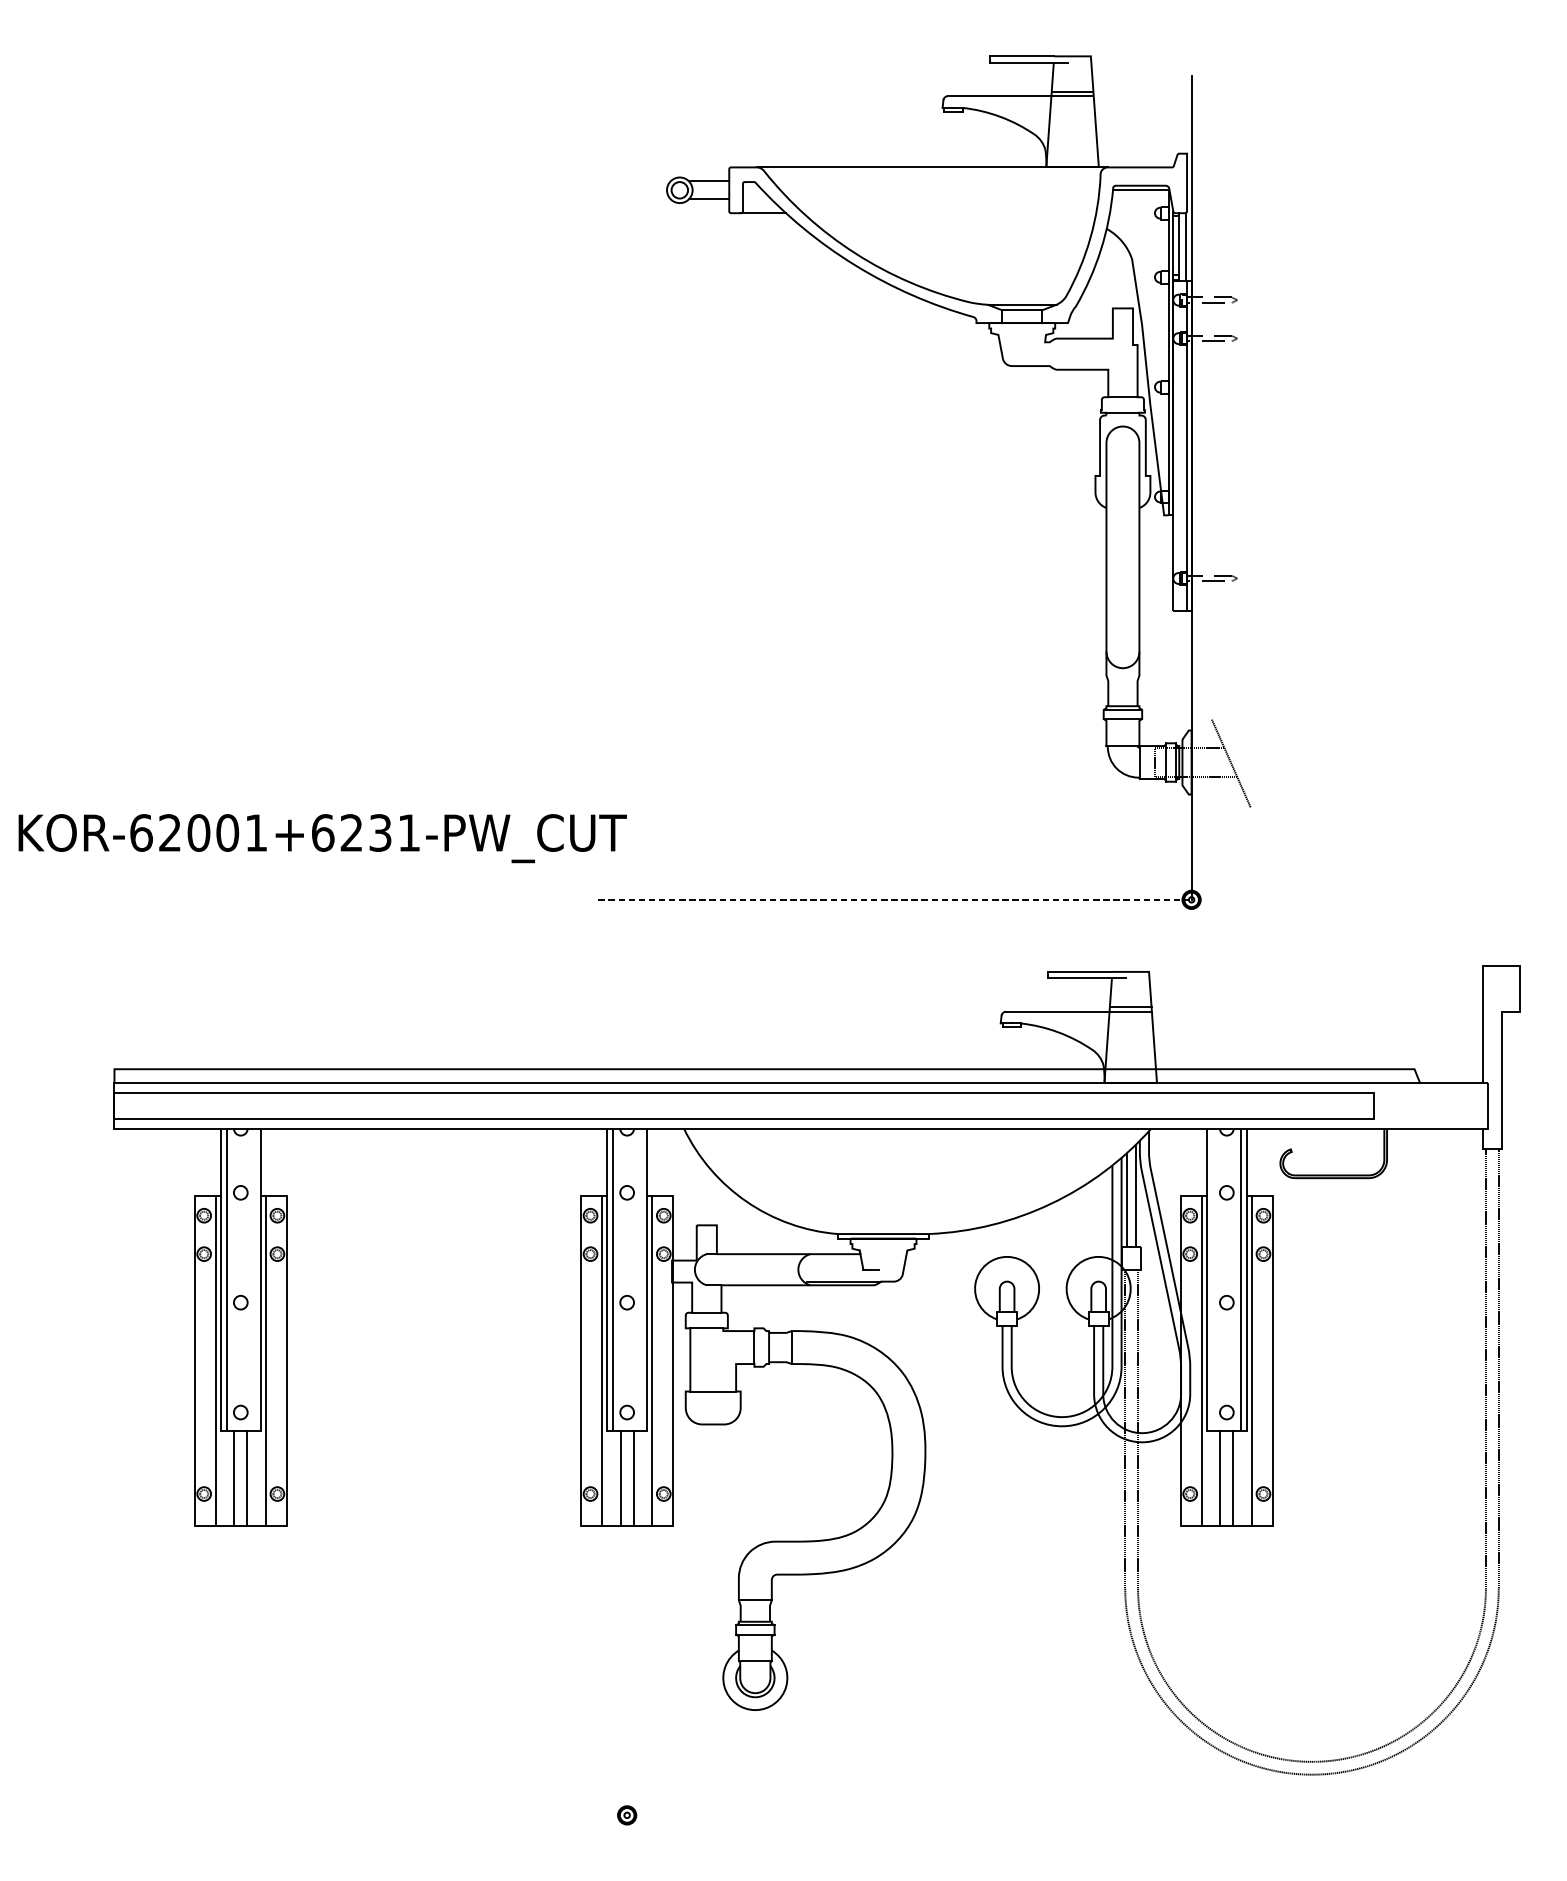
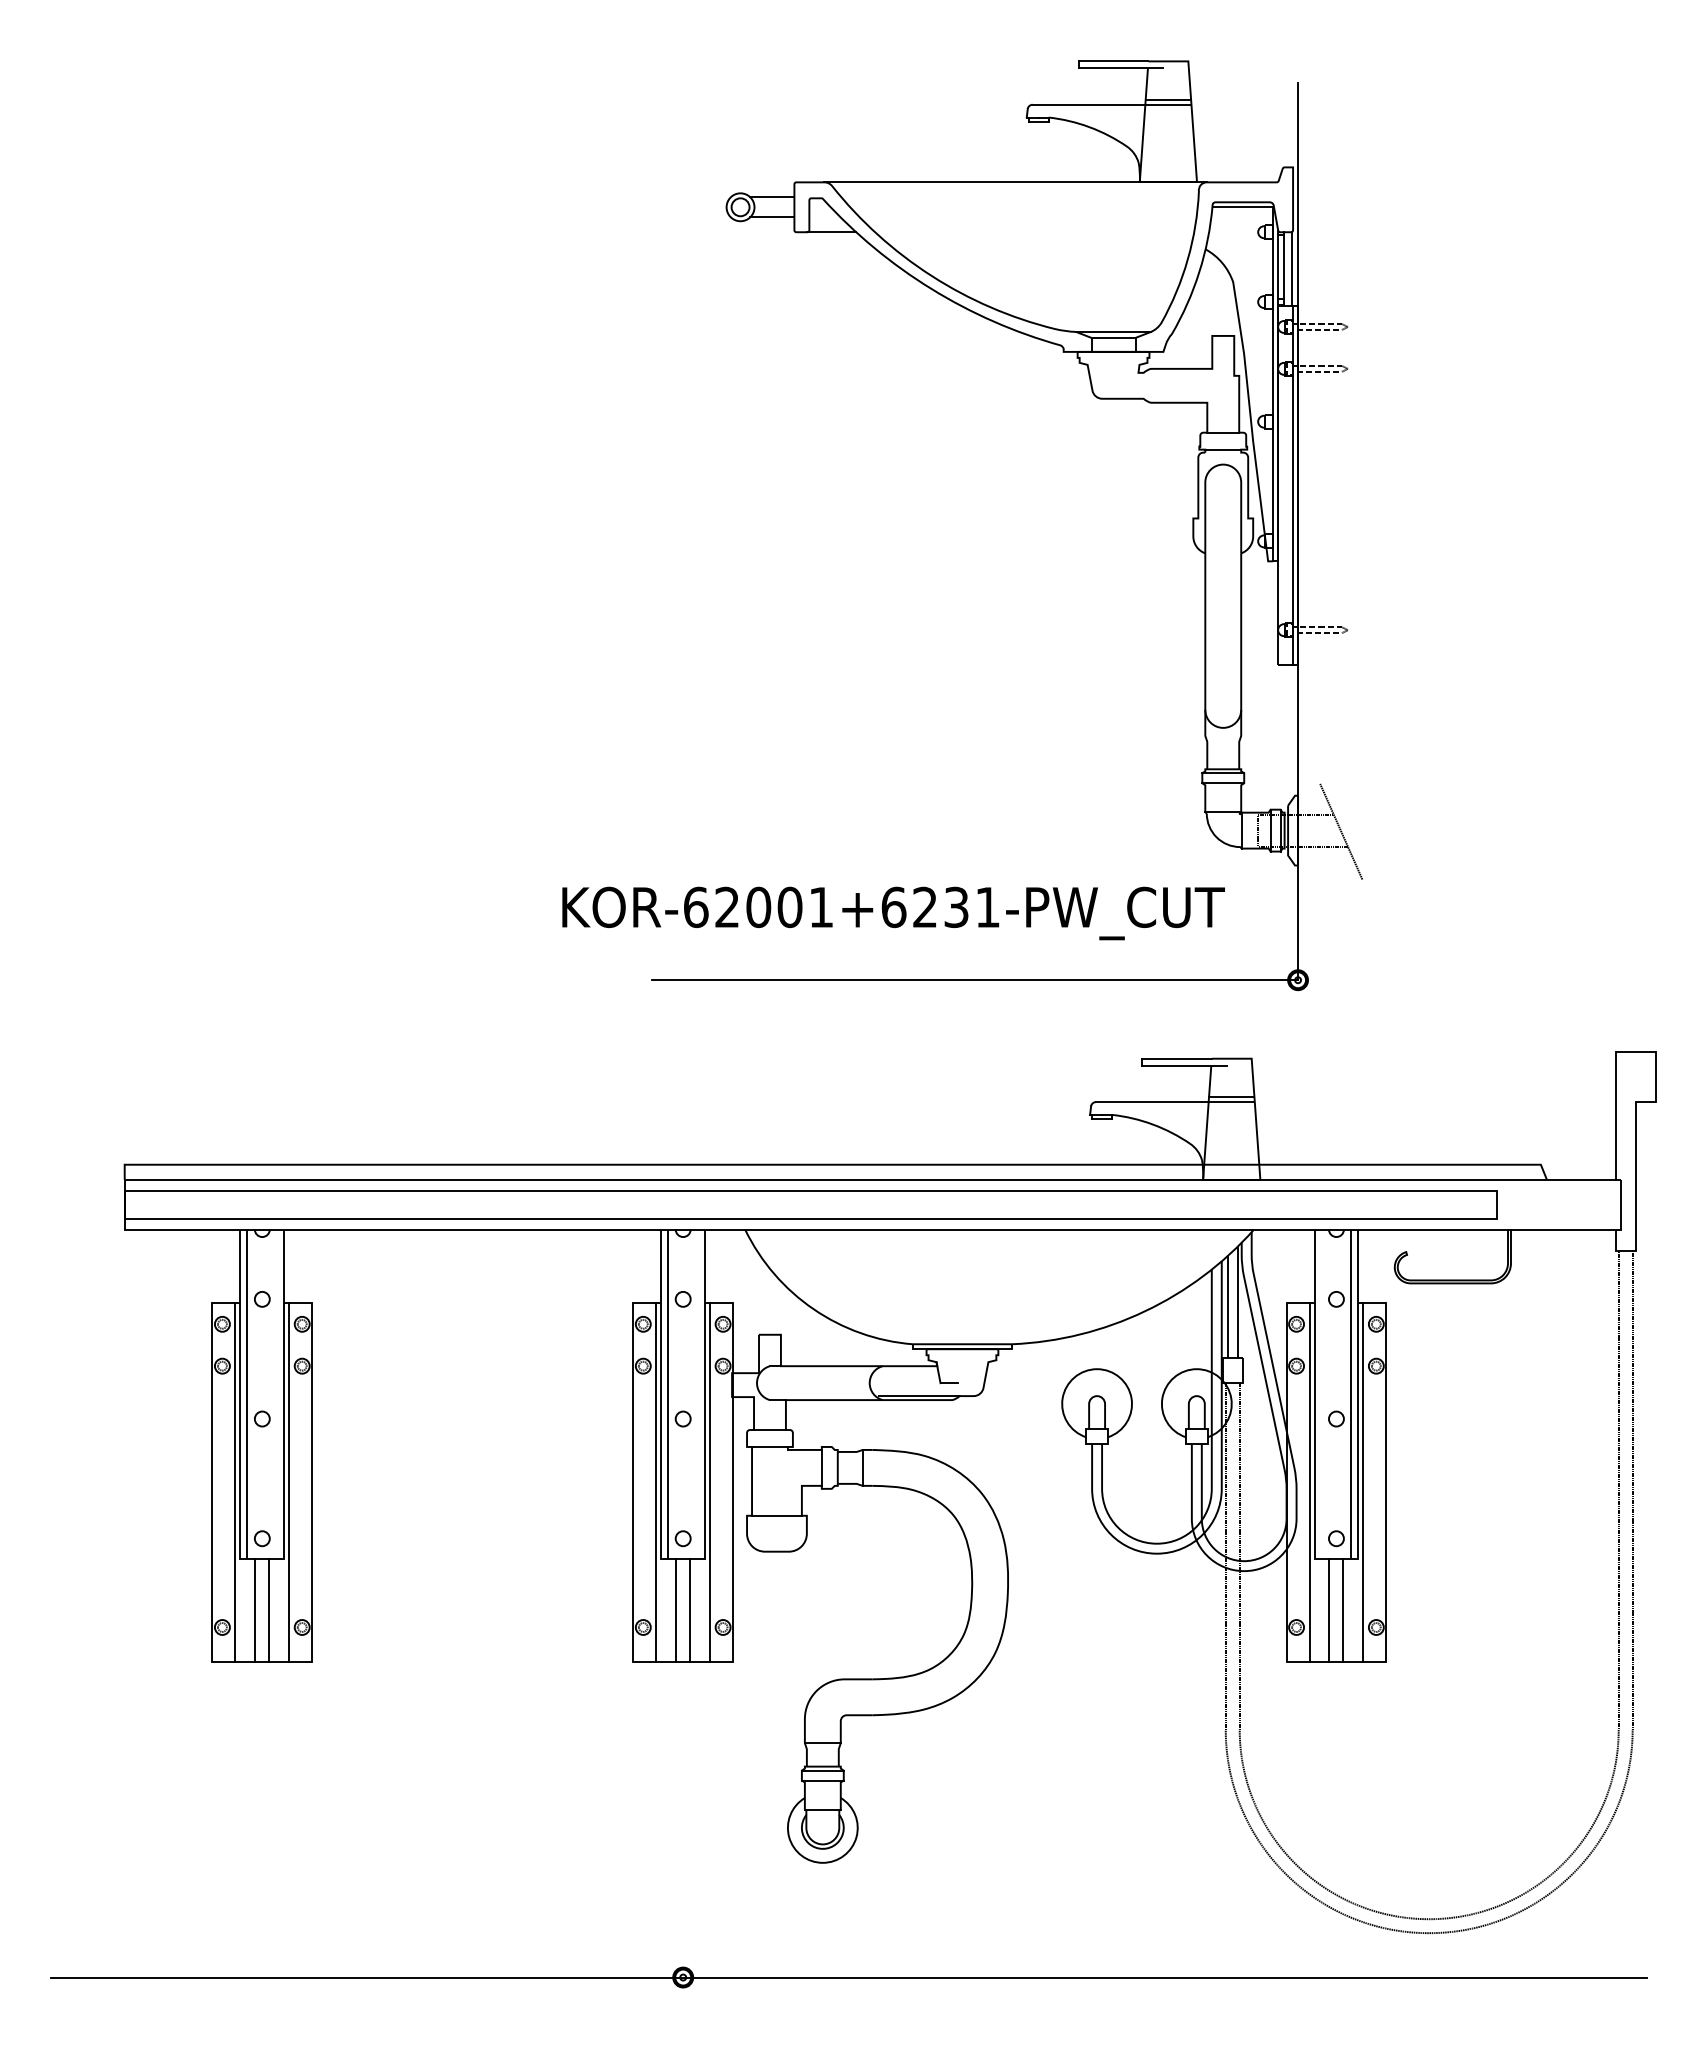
text: (322, 838) -> (893, 913), moved
line: (895, 900) -> (975, 980), dashed -> solid
line: (779, 1815) -> (849, 1977), added

